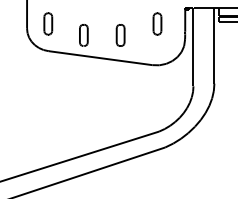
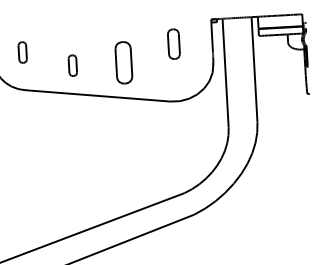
part: (48, 23) -> (22, 51), size x0.7
part: (83, 35) -> (72, 65), size x0.7
part: (120, 35) -> (123, 62), size x1.4

